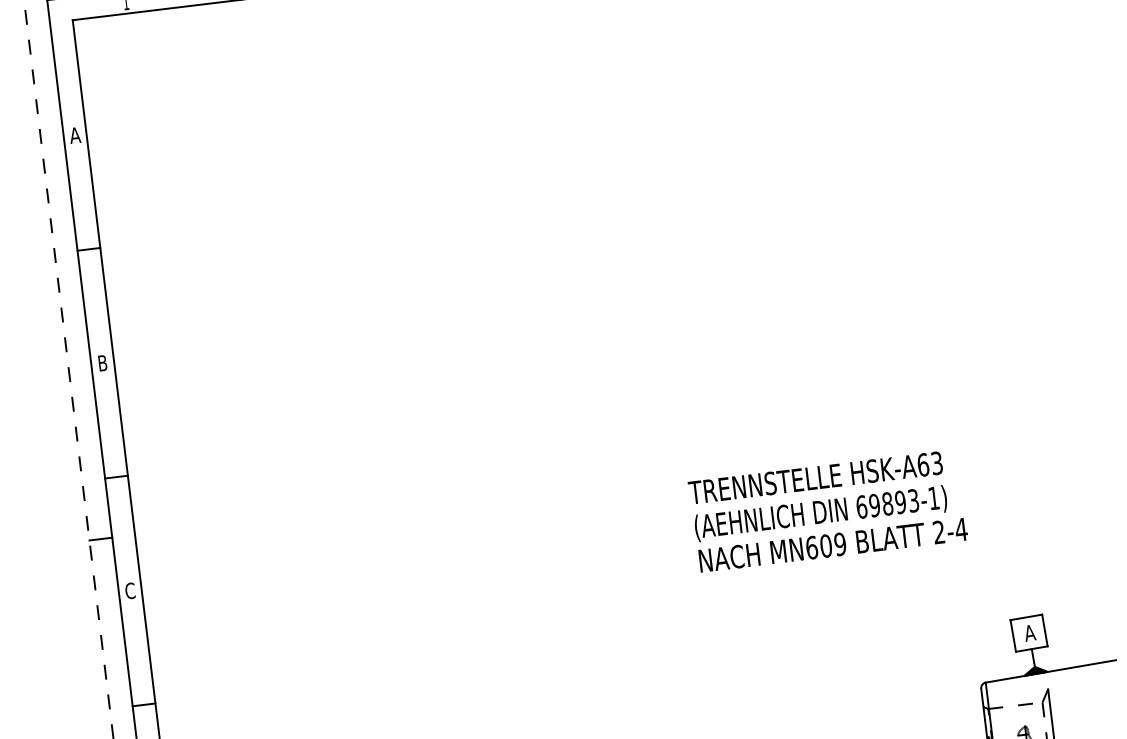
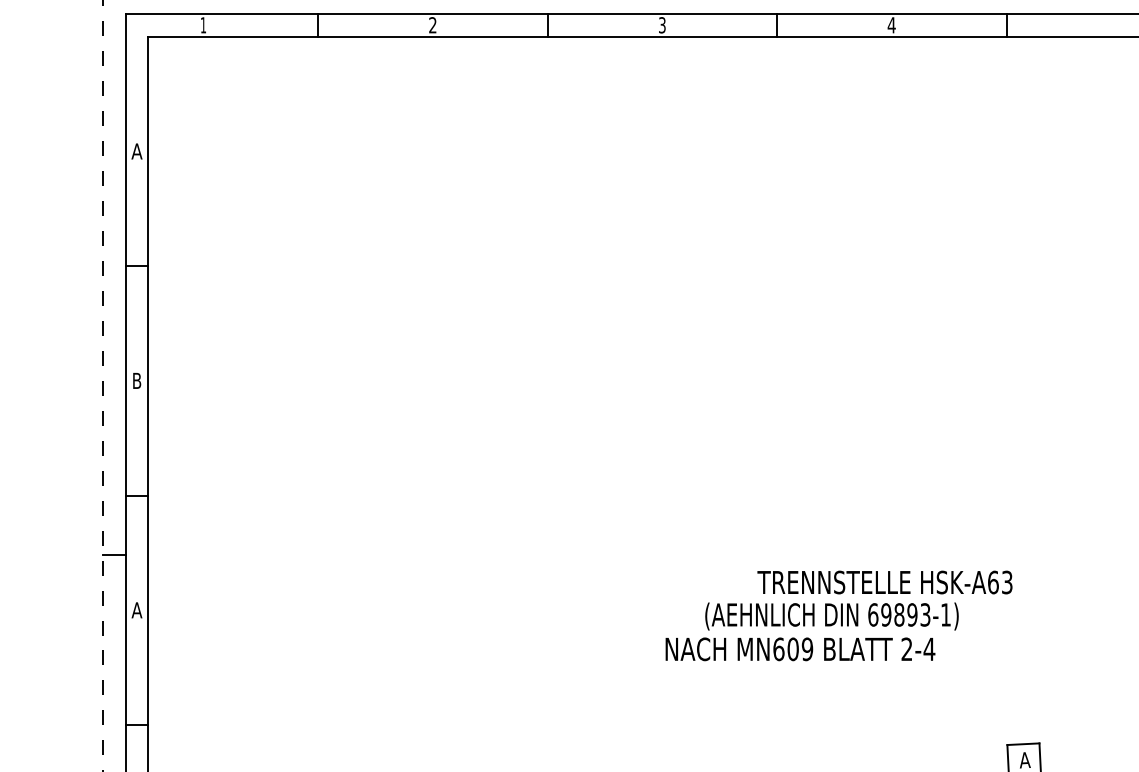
text: (815, 478) -> (884, 582), moved
text: (833, 545) -> (800, 649), moved
text: (129, 591) -> (136, 610), C -> A

